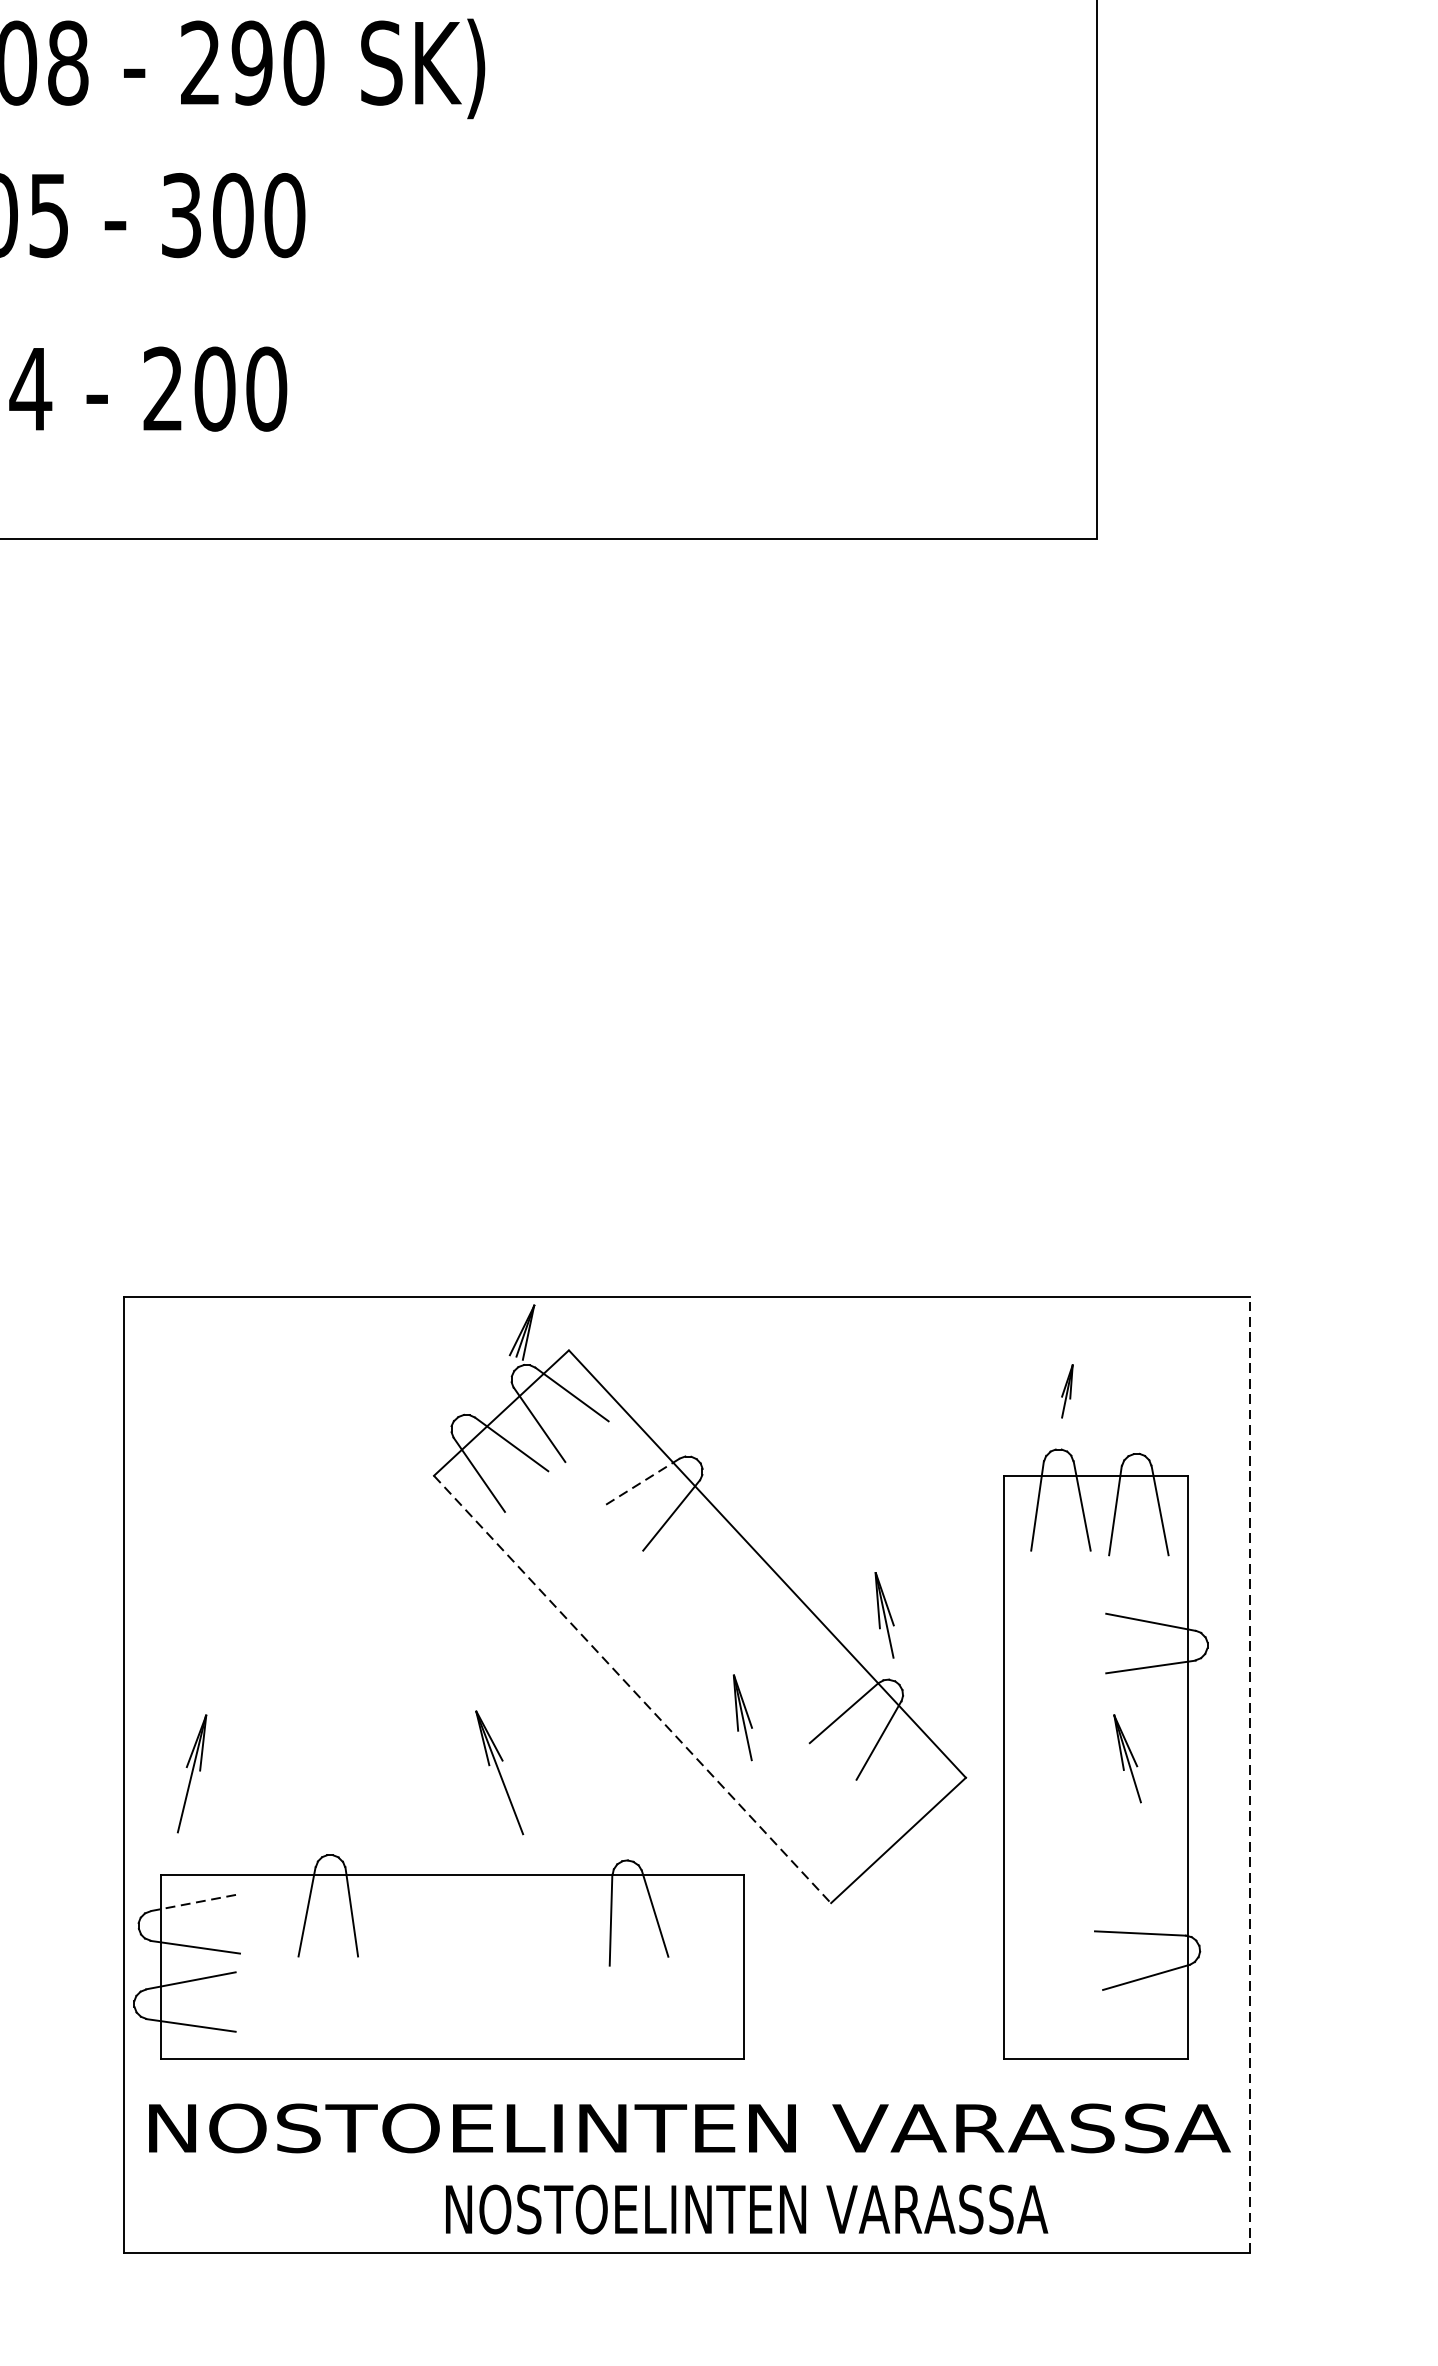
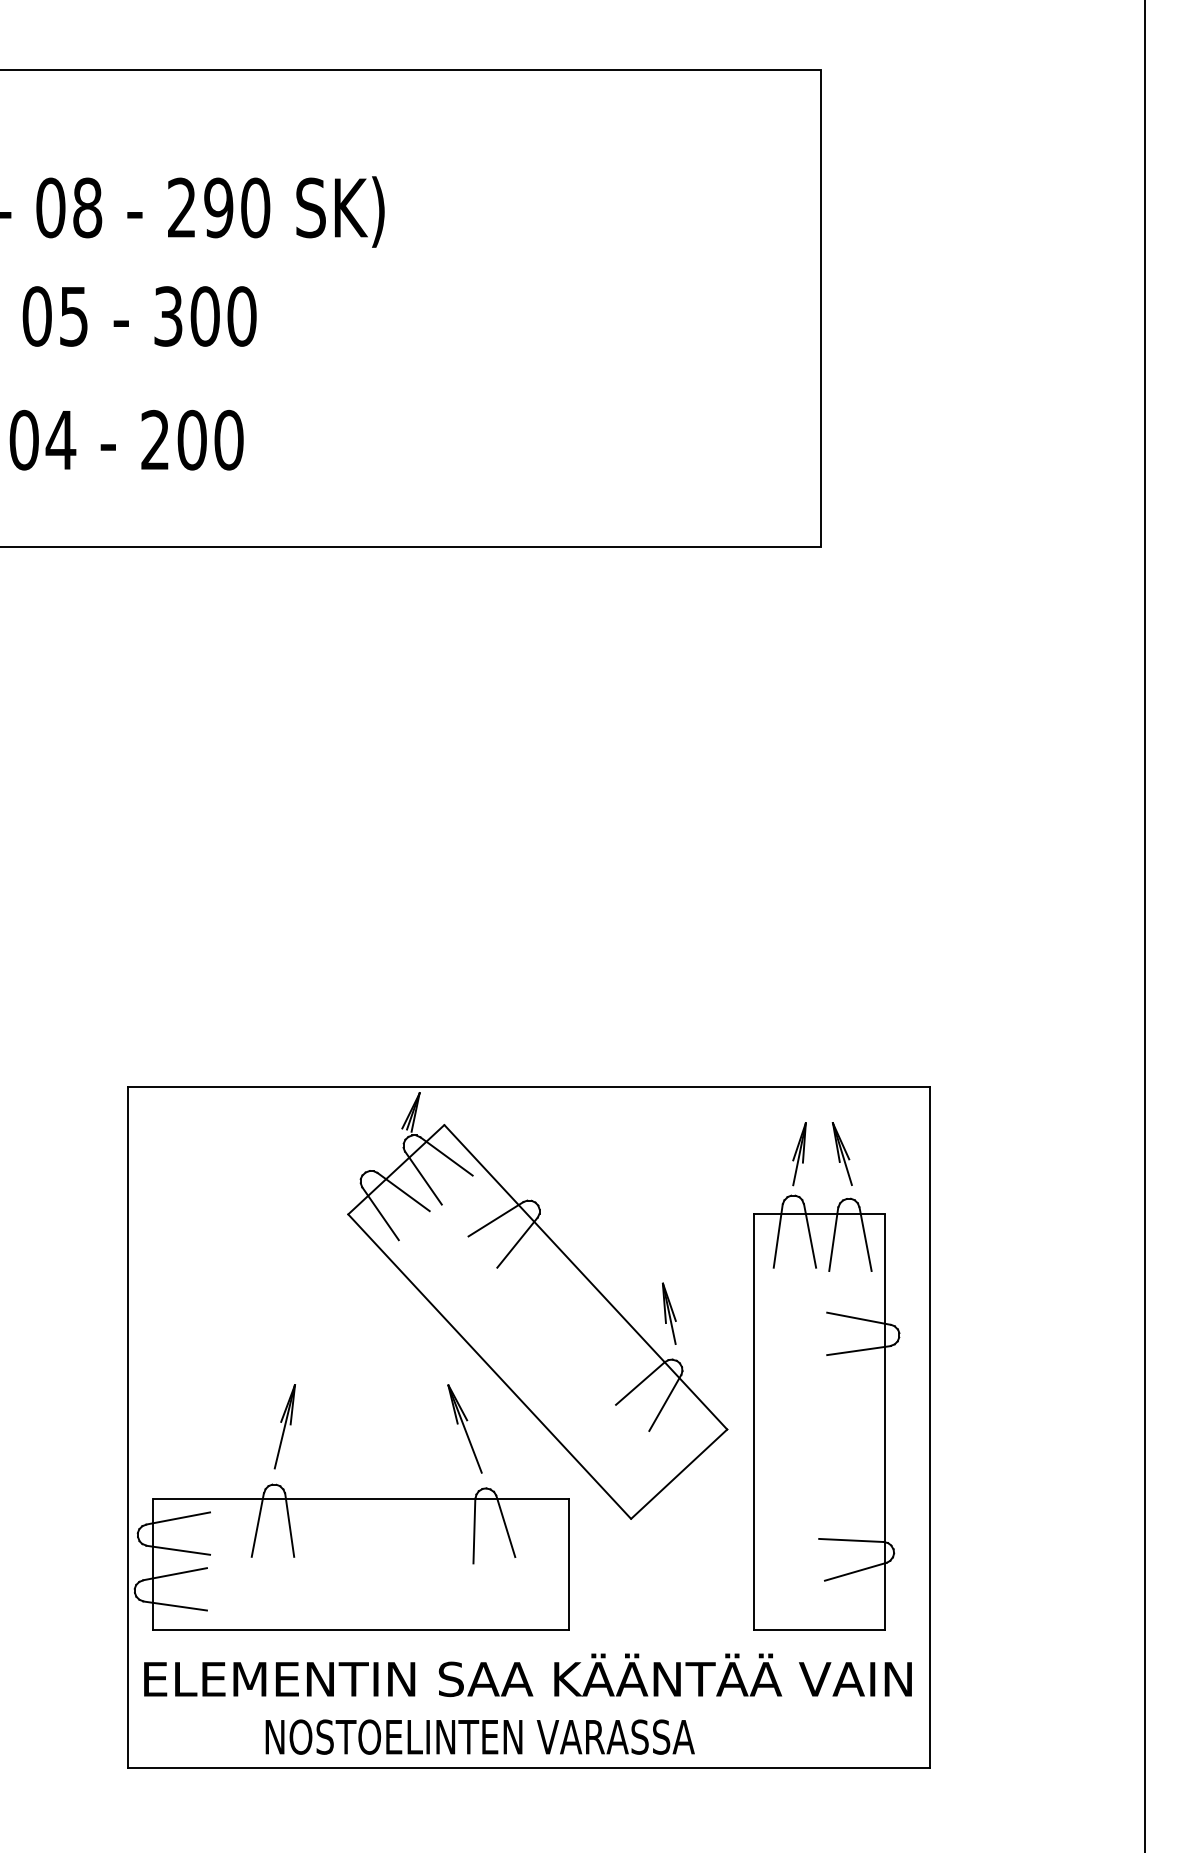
part: (1067, 1391) -> (799, 1154), size x1.67
line: (640, 1482) -> (495, 1219), dashed -> solid
line: (632, 1689) -> (489, 1366), dashed -> solid
part: (741, 1717) -> (567, 1386), removed
part: (1126, 1758) -> (841, 1153), moved
part: (498, 1772) -> (464, 1428), moved
part: (191, 1773) -> (284, 1426), moved
line: (1249, 1774) -> (929, 1427), dashed -> solid
line: (195, 1902) -> (178, 1518), dashed -> solid
text: (688, 2123) -> (529, 1675), NOSTOELINTEN VARASSA -> ELEMENTIN SAA KÄÄNTÄÄ VAIN
text: (745, 2208) -> (479, 1736), moved

